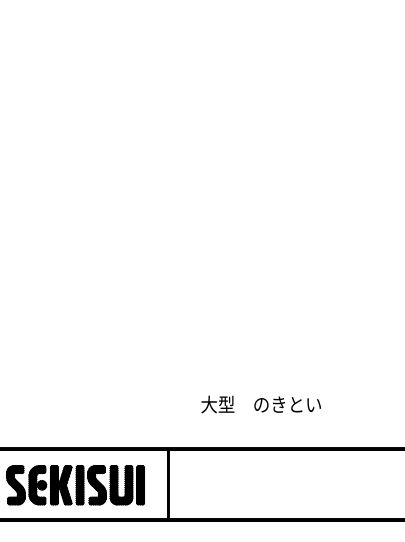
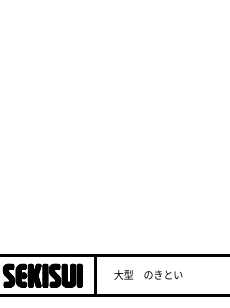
text: (261, 403) -> (148, 274), moved

